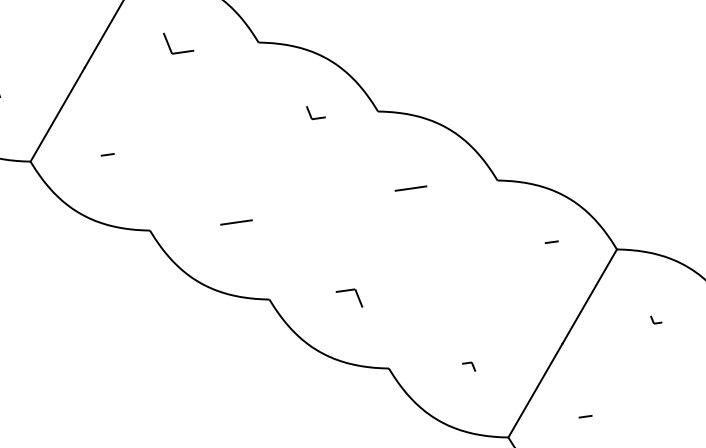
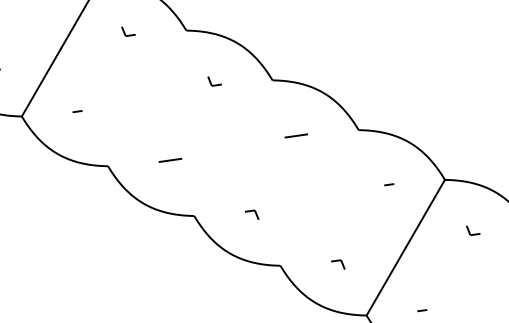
part: (178, 44) -> (128, 31), size x0.62
part: (315, 113) -> (214, 81), moved
line: (551, 241) -> (389, 184), moved
part: (349, 297) -> (251, 214), size x0.71
part: (656, 319) -> (473, 230), size x1.67
part: (468, 366) -> (337, 264), size x1.43
line: (585, 416) -> (422, 310), moved

